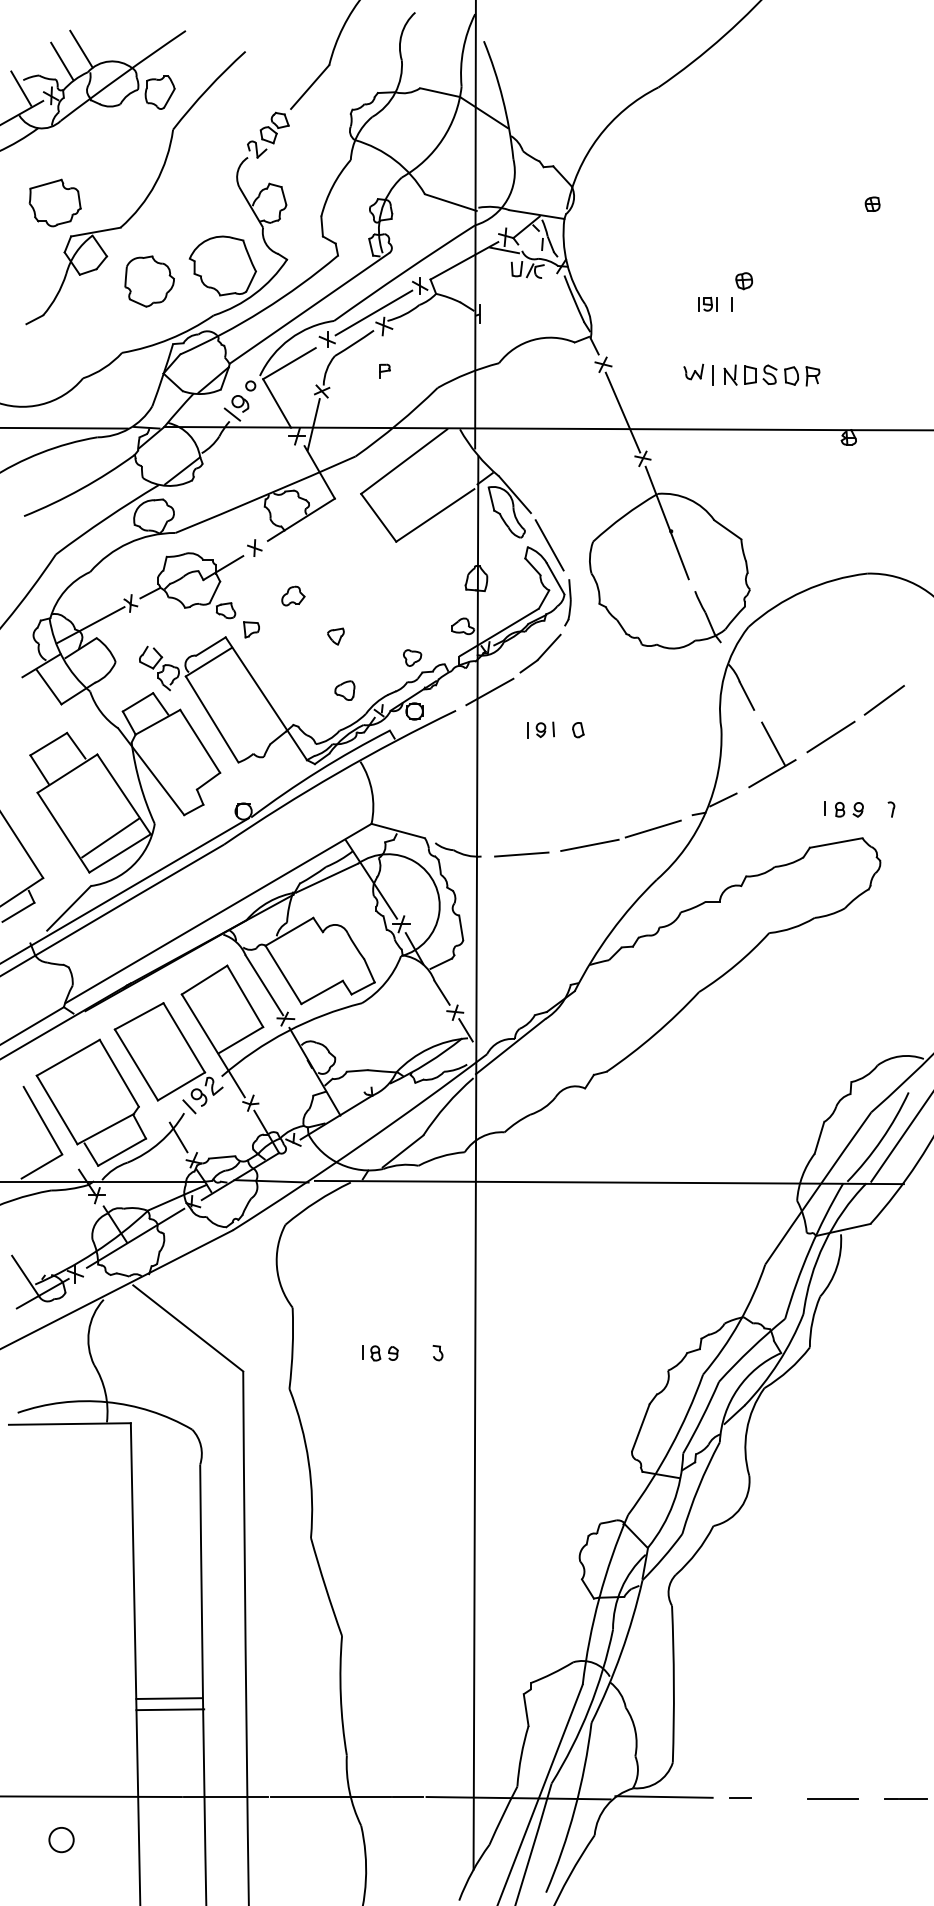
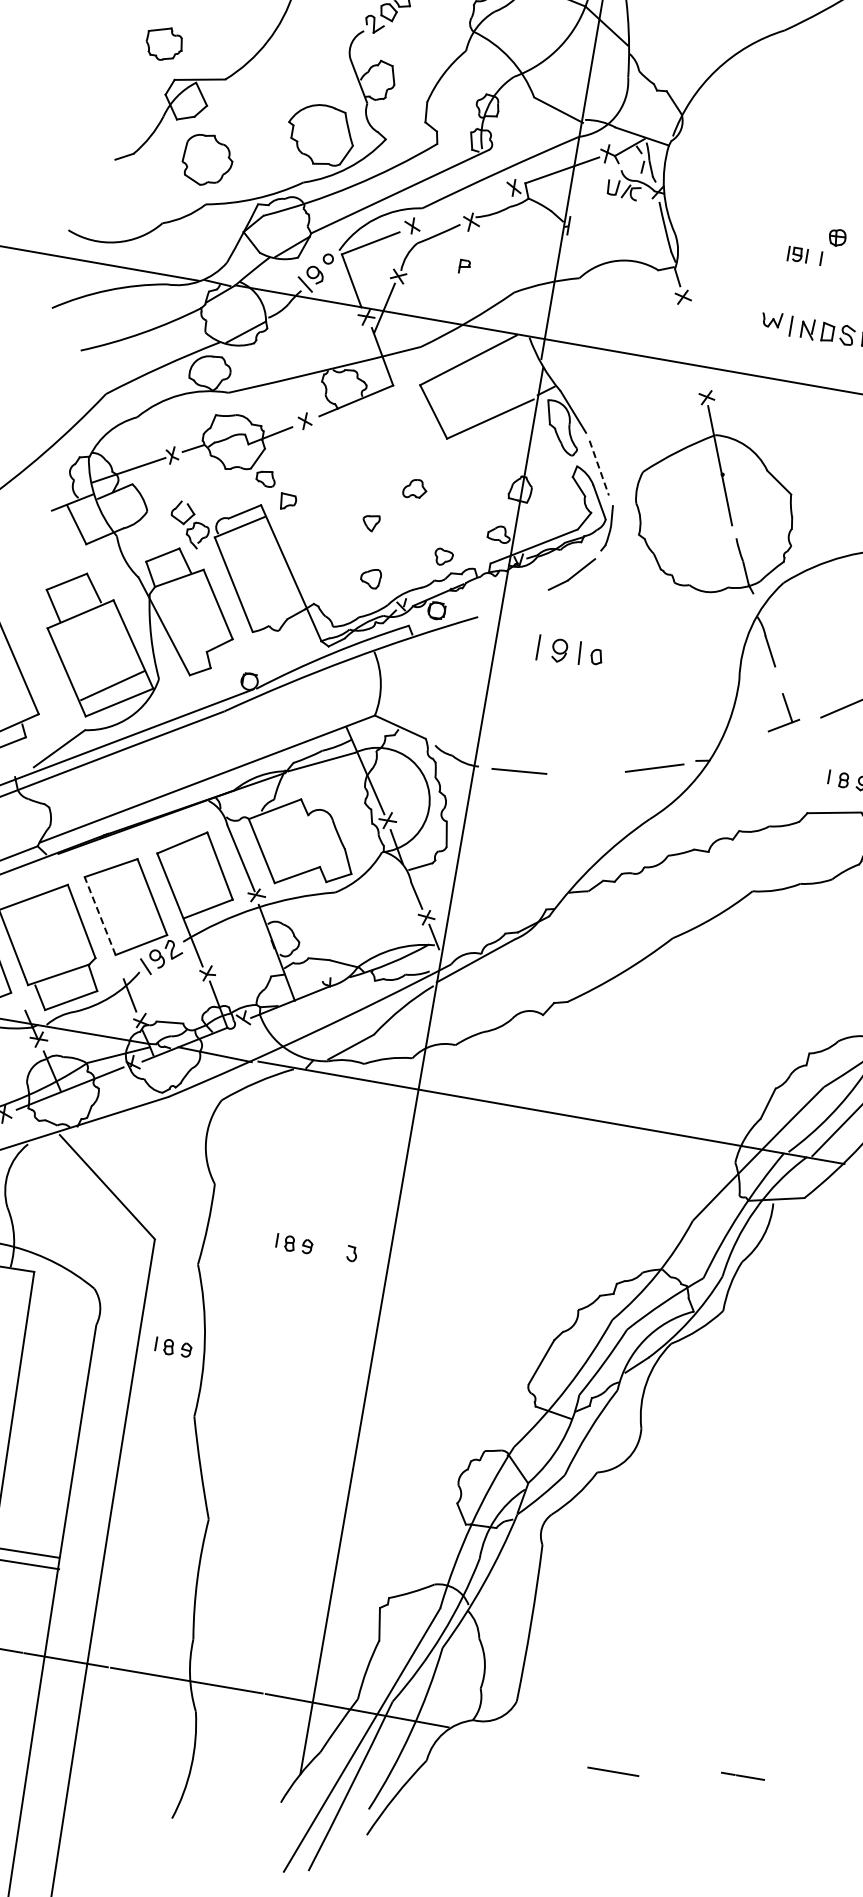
part: (54, 202) -> (163, 43), size x0.7
line: (504, 250) -> (603, 166), removed
part: (149, 281) -> (207, 160), moved
line: (373, 312) -> (463, 206), removed
line: (622, 412) -> (694, 348), removed
line: (549, 545) -> (599, 468), solid -> dashed
part: (293, 595) -> (415, 488), moved
line: (489, 691) -> (514, 603), removed
part: (540, 729) -> (559, 650), size x1.6
part: (772, 754) -> (785, 713), size x0.6
line: (723, 799) -> (729, 750), removed
line: (589, 844) -> (588, 772), removed
line: (136, 1064) -> (100, 915), solid -> dashed
part: (279, 1474) -> (173, 1348), added
line: (663, 1796) -> (501, 1733), removed
line: (740, 1797) -> (578, 1747), removed
line: (832, 1798) -> (613, 1771), moved

